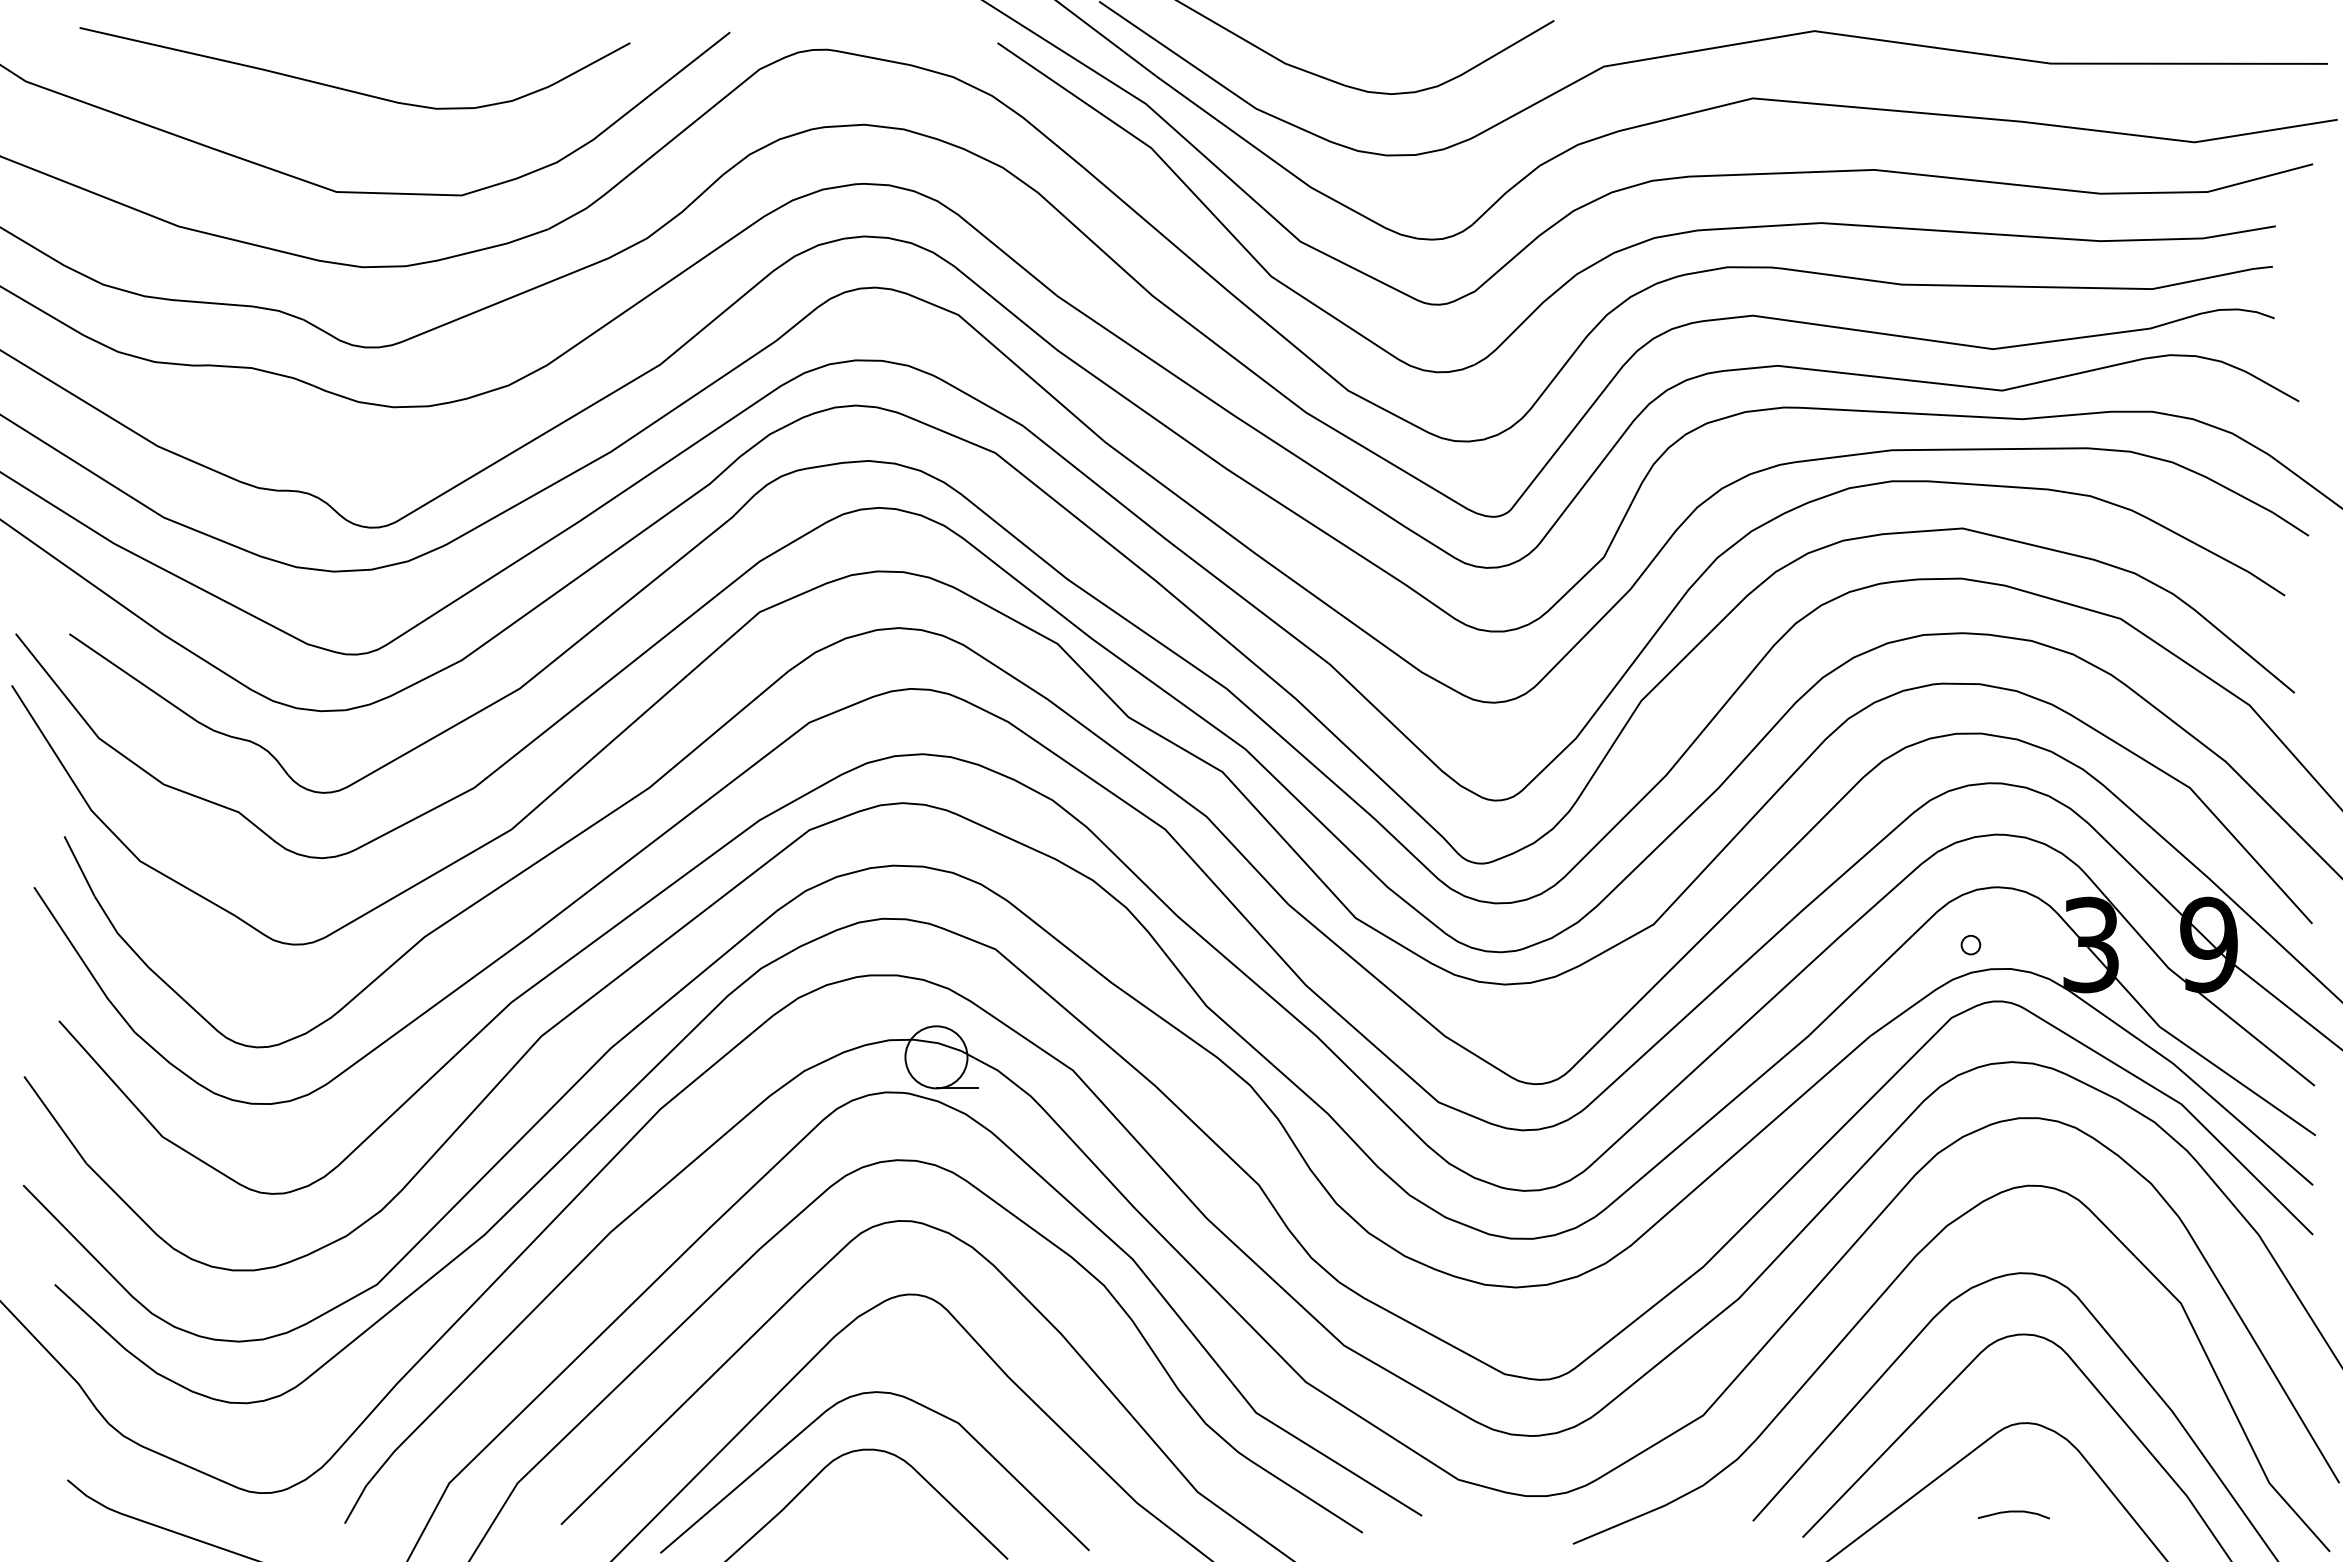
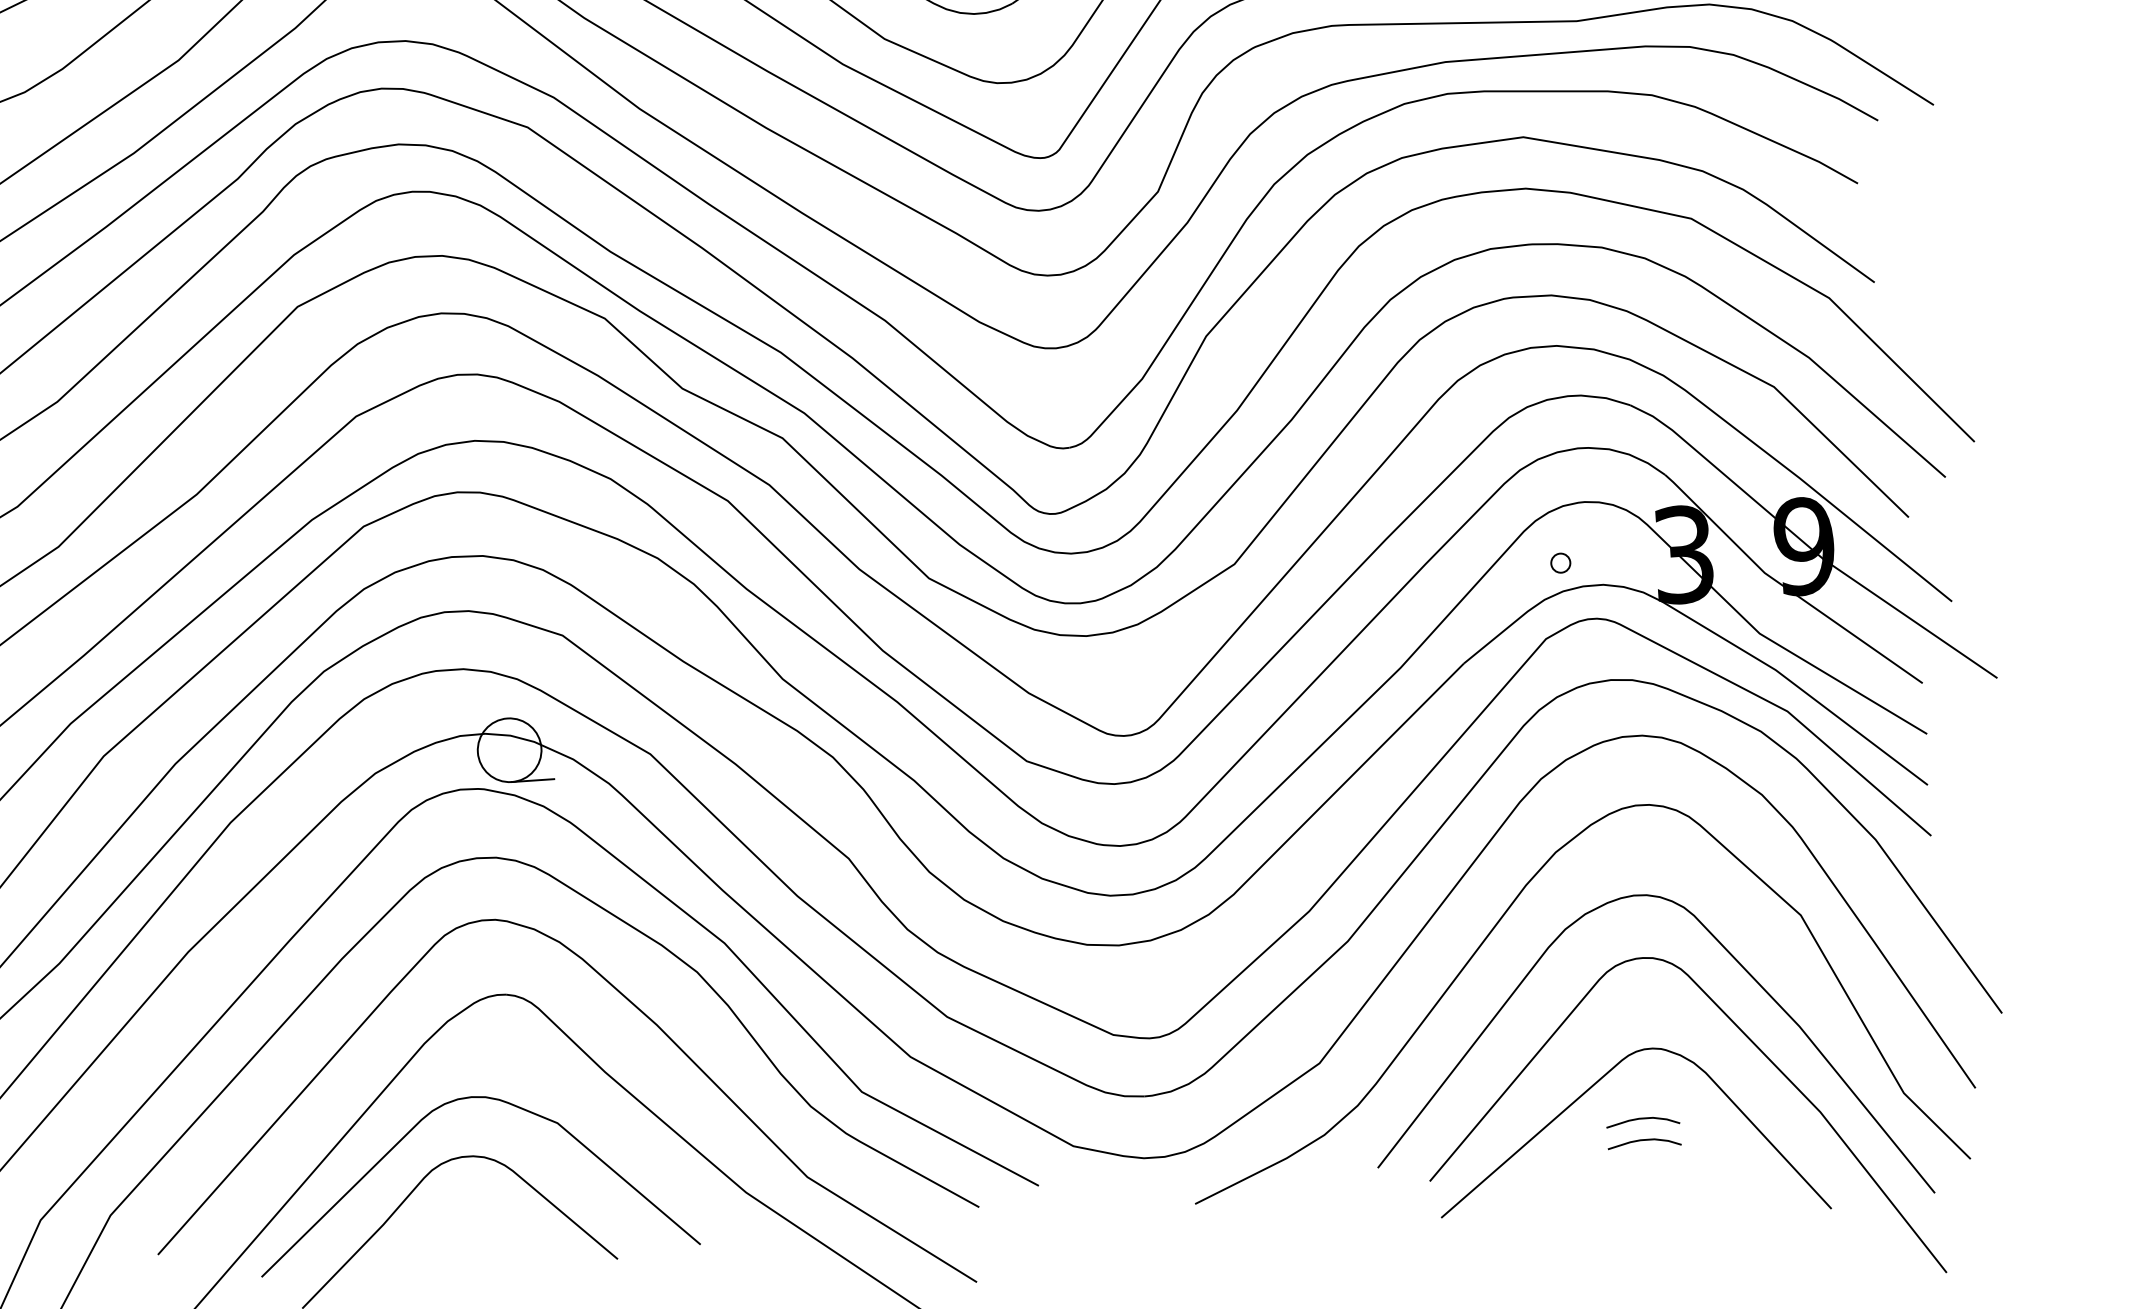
curve: (2013, 1491) -> (1642, 1119), added

